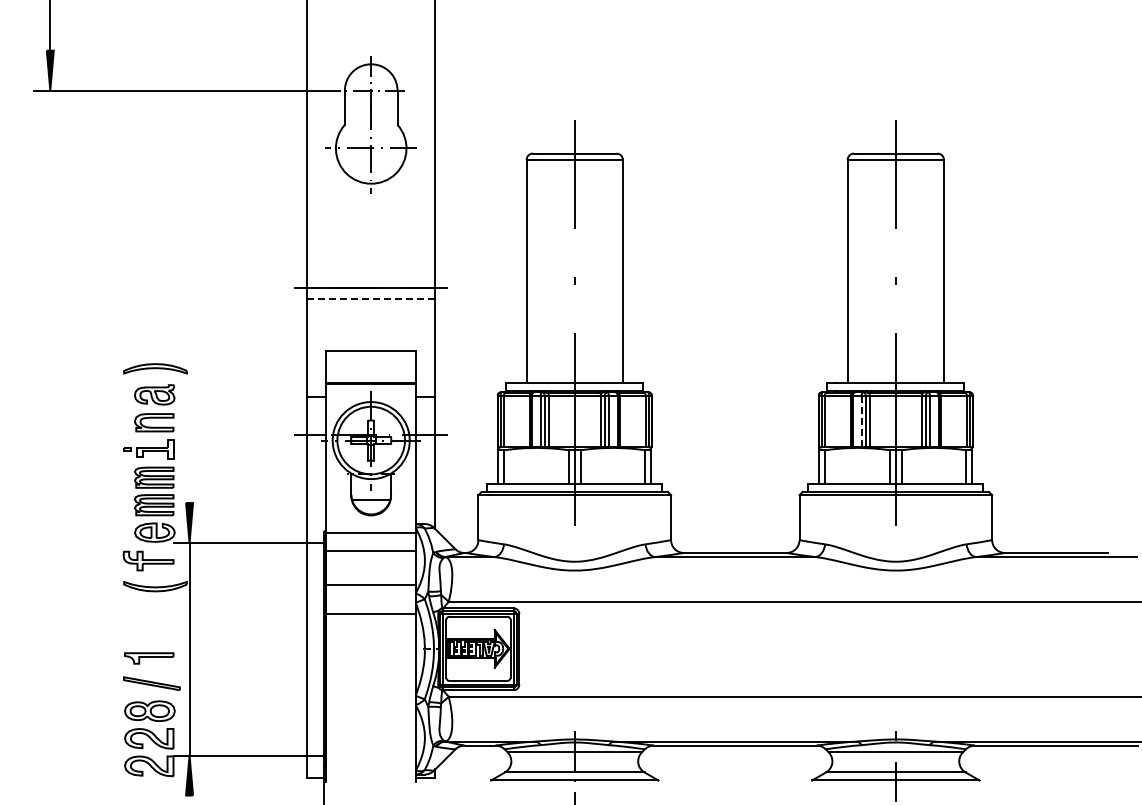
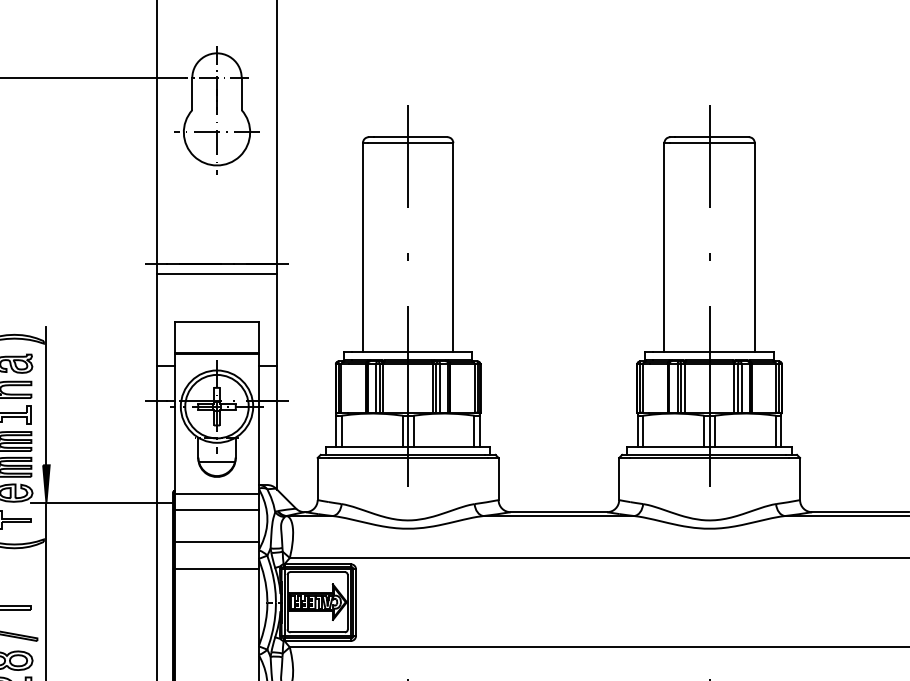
line: (370, 299) -> (216, 274), dashed -> solid
line: (861, 421) -> (677, 388), dashed -> solid
line: (189, 429) -> (46, 396), added

